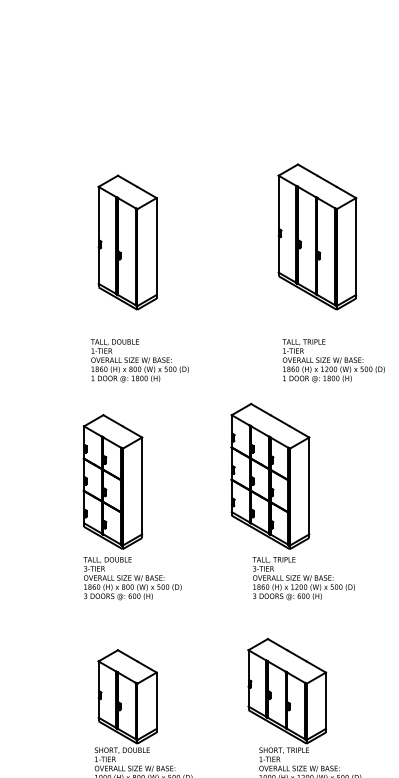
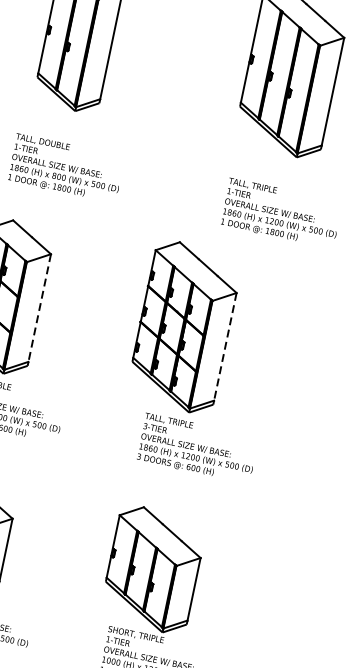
line: (142, 486) -> (40, 308), solid -> dashed
line: (309, 486) -> (225, 347), solid -> dashed

